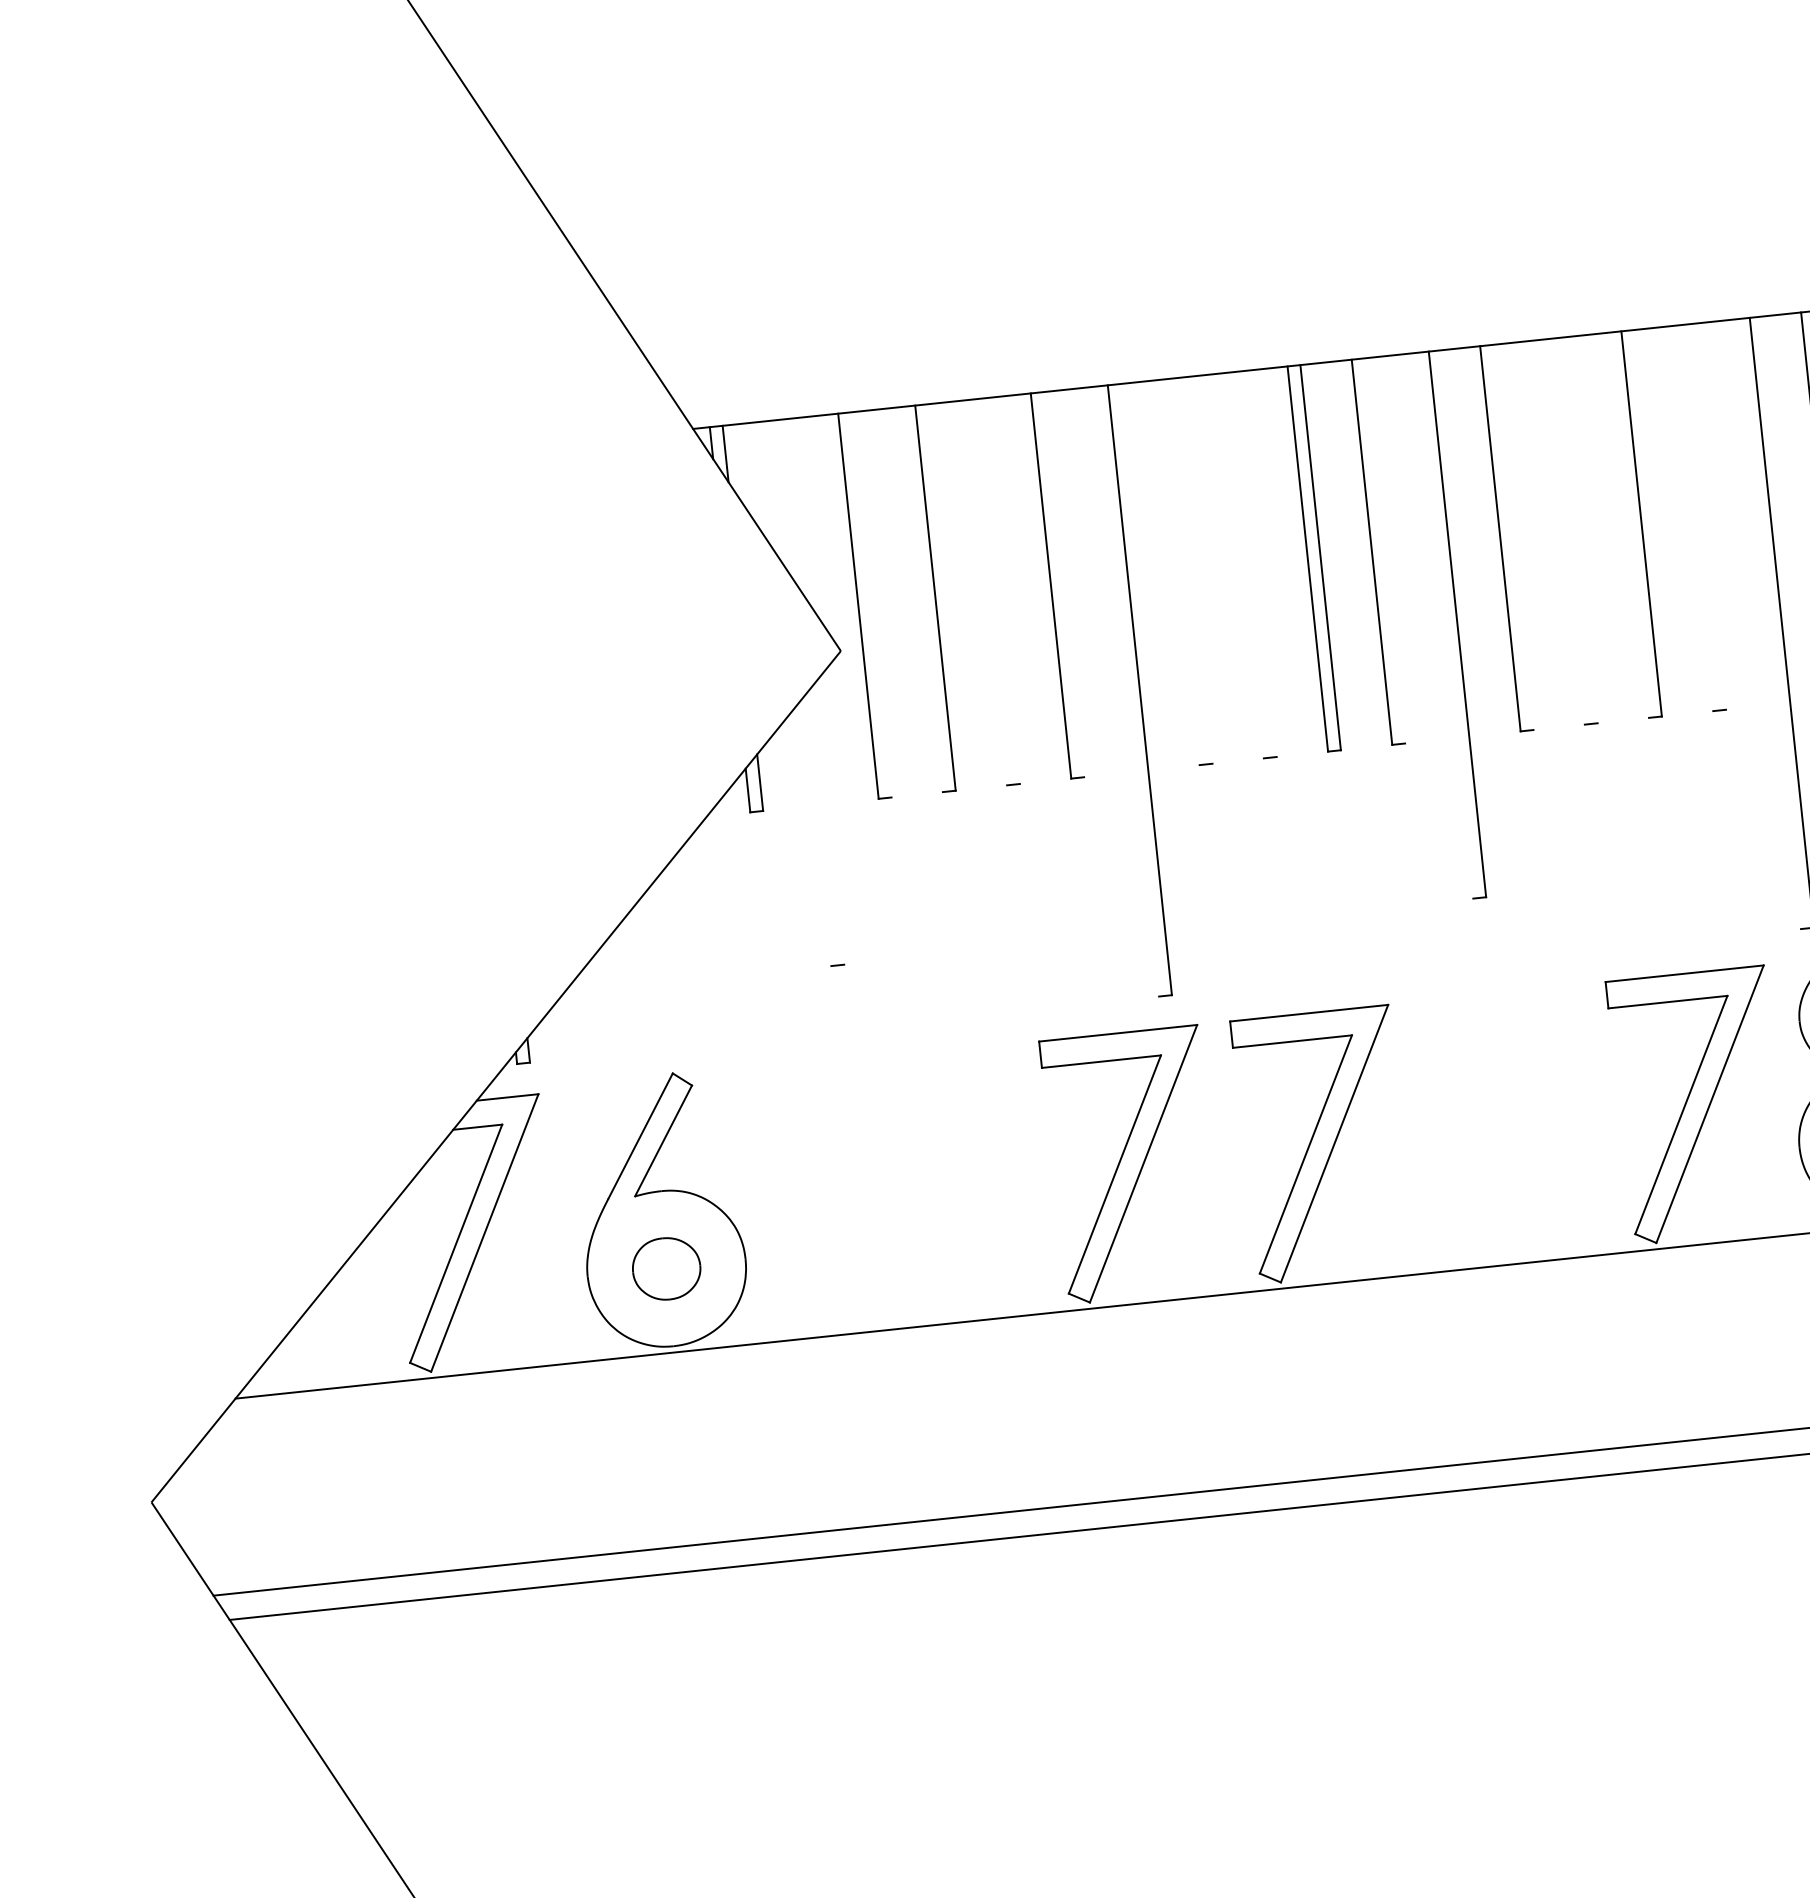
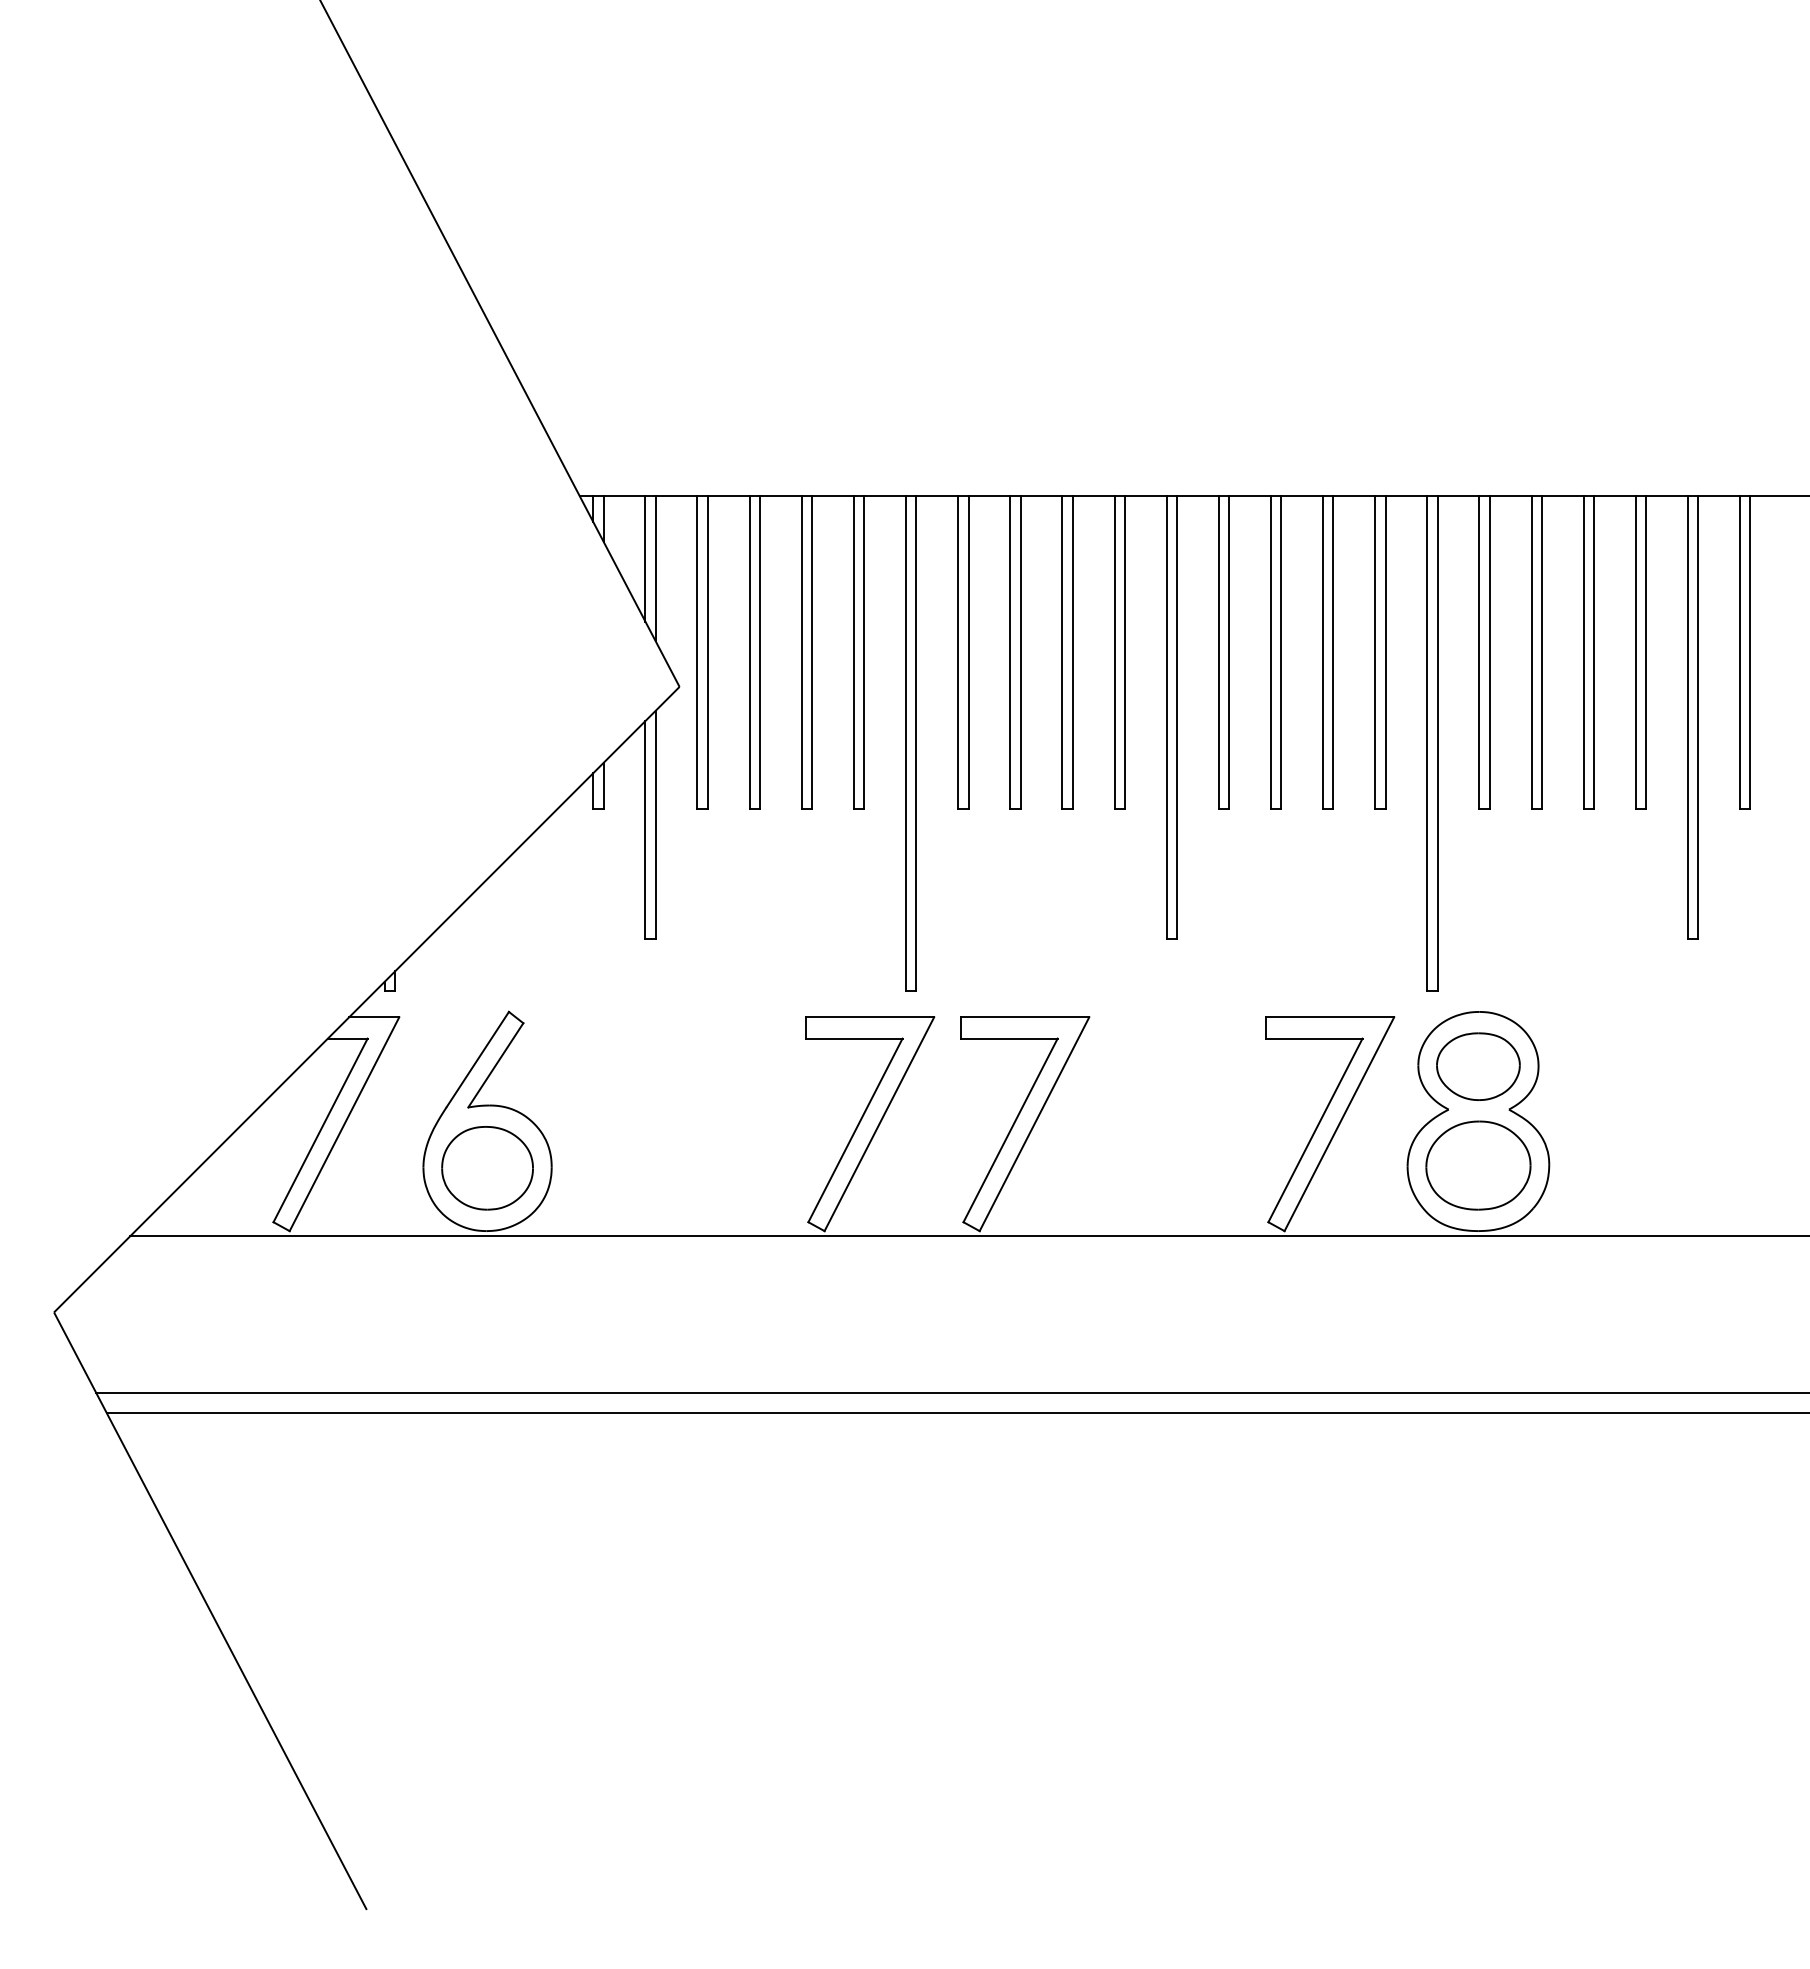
line: (782, 497) -> (645, 558), added
line: (795, 508) -> (655, 568), added
line: (1705, 517) -> (1385, 652), added
line: (1693, 518) -> (1375, 652), added
line: (1629, 525) -> (1323, 652), added
line: (1577, 530) -> (1281, 652), added
line: (1564, 532) -> (1270, 652), added
line: (1513, 537) -> (1229, 652), added
line: (1384, 551) -> (1124, 652), added
line: (1256, 564) -> (1020, 652), added
line: (1243, 565) -> (1010, 652), added
line: (1192, 571) -> (968, 652), added
line: (1179, 572) -> (958, 652), added
line: (1064, 584) -> (864, 652), added
line: (1000, 591) -> (812, 652), added
line: (986, 592) -> (801, 652), added
line: (922, 599) -> (749, 652), added
line: (870, 605) -> (707, 652), added
line: (1769, 623) -> (1427, 743), added
line: (1444, 625) -> (1166, 717), added
line: (1127, 691) -> (906, 743), added
line: (829, 823) -> (655, 824), added
line: (817, 832) -> (645, 830), added
part: (666, 1269) -> (487, 1168), size x1.67

